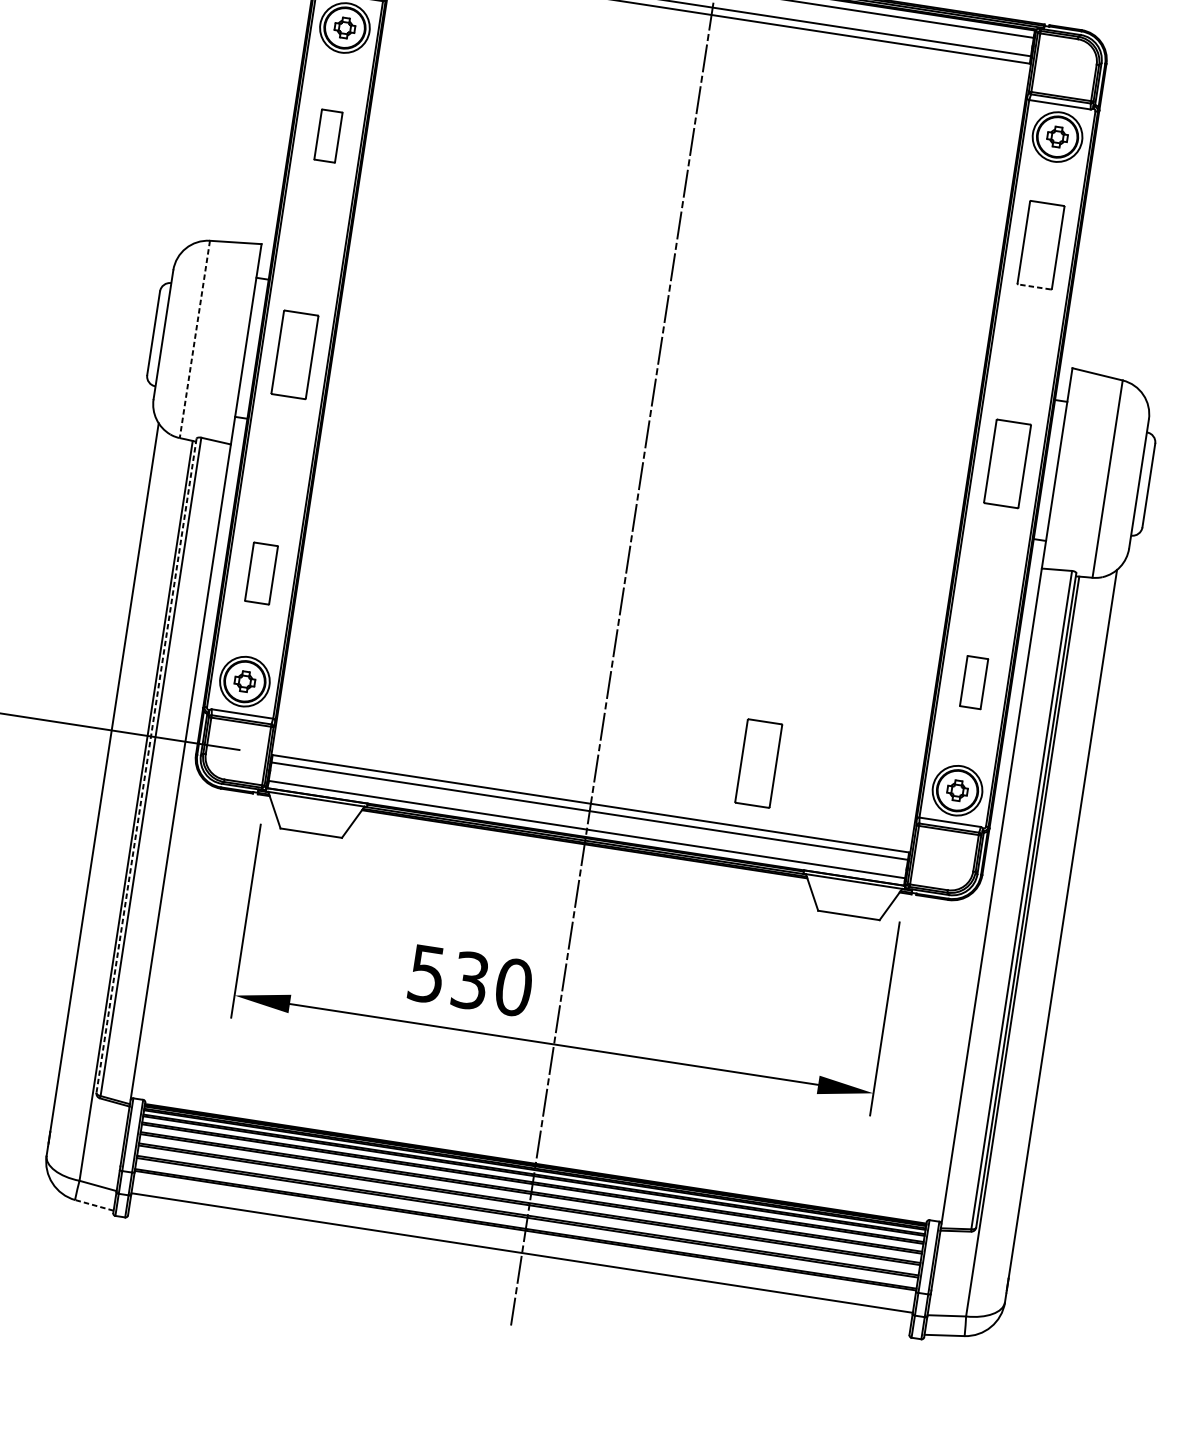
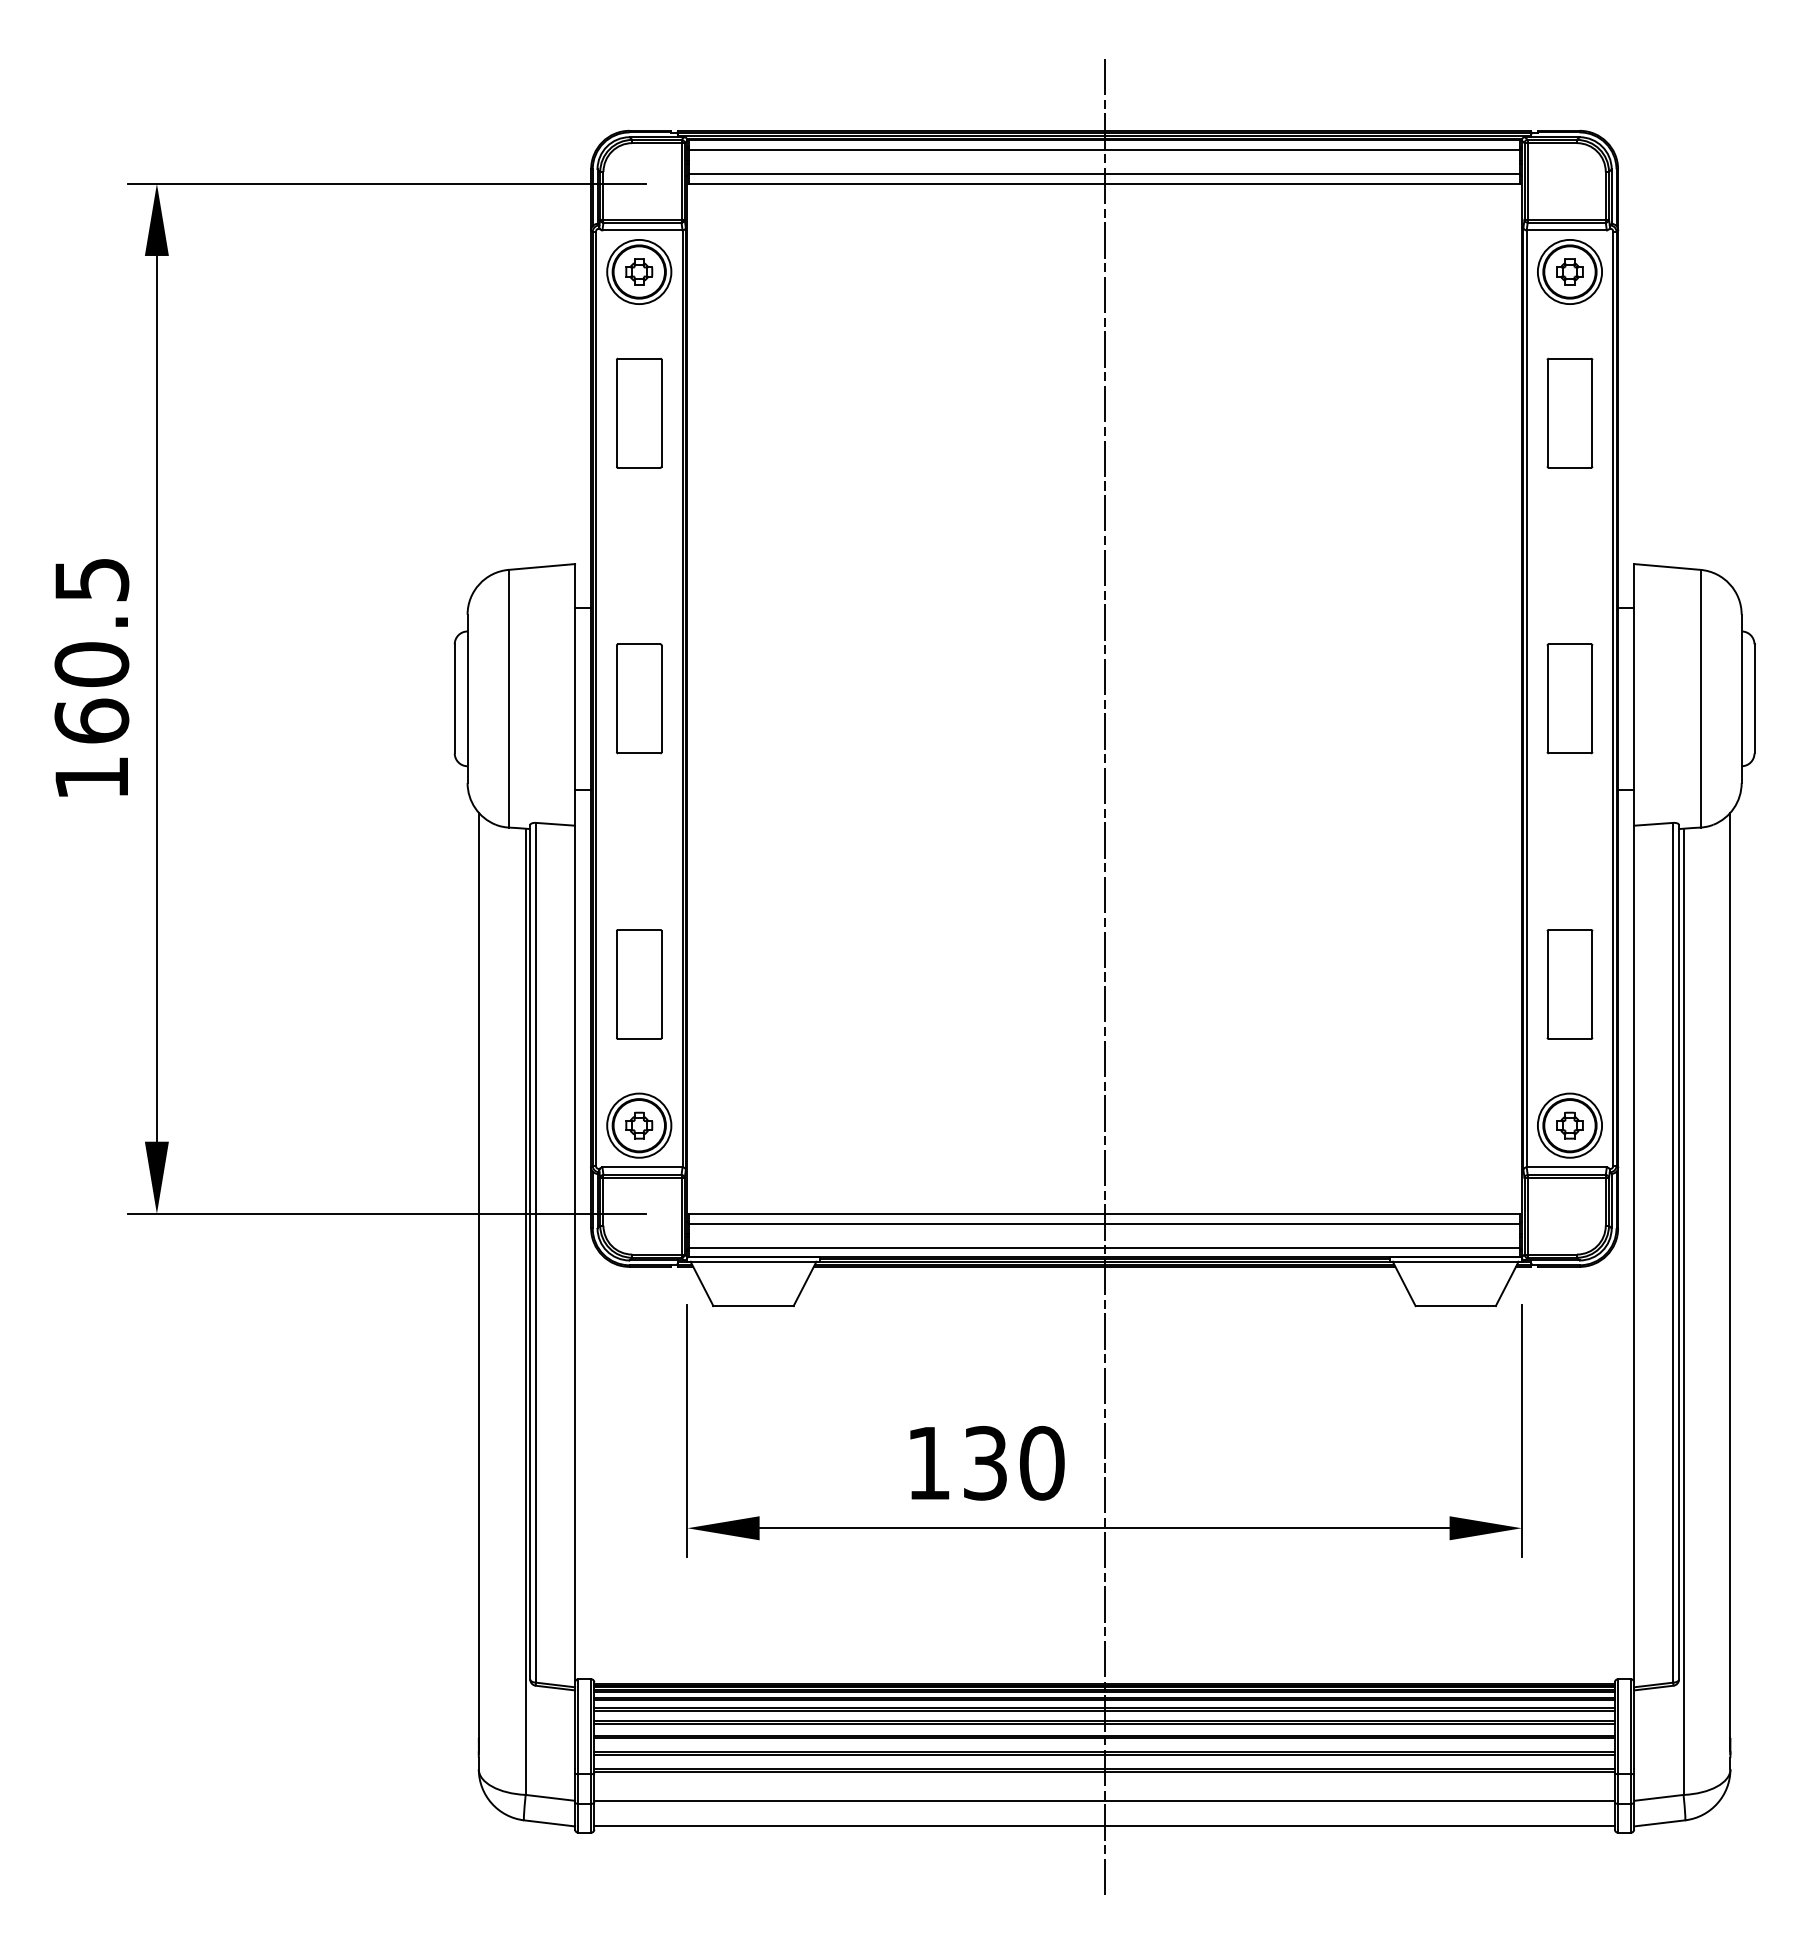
part: (328, 135) -> (639, 412), size x1.67
line: (1034, 286) -> (1569, 467), dashed -> solid
line: (194, 339) -> (508, 698), dashed -> solid
part: (261, 573) -> (639, 984), size x1.43
part: (973, 682) -> (1569, 984), size x1.67
part: (758, 763) -> (1310, 1129), removed
line: (146, 766) -> (530, 1252), dashed -> solid
text: (426, 974) -> (928, 1463), 530 -> 130
line: (94, 1205) -> (549, 1823), dashed -> solid
line: (519, 1272) -> (1104, 1826), added

